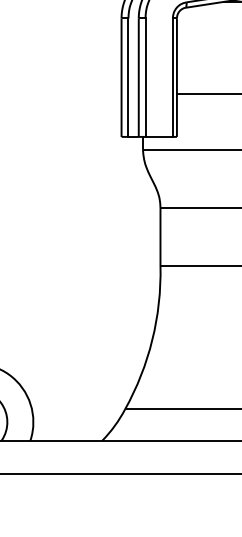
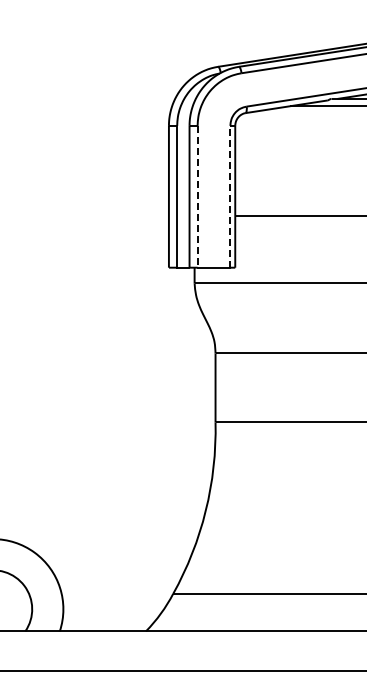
line: (145, 77) -> (197, 196), solid -> dashed
line: (172, 77) -> (230, 196), solid -> dashed

